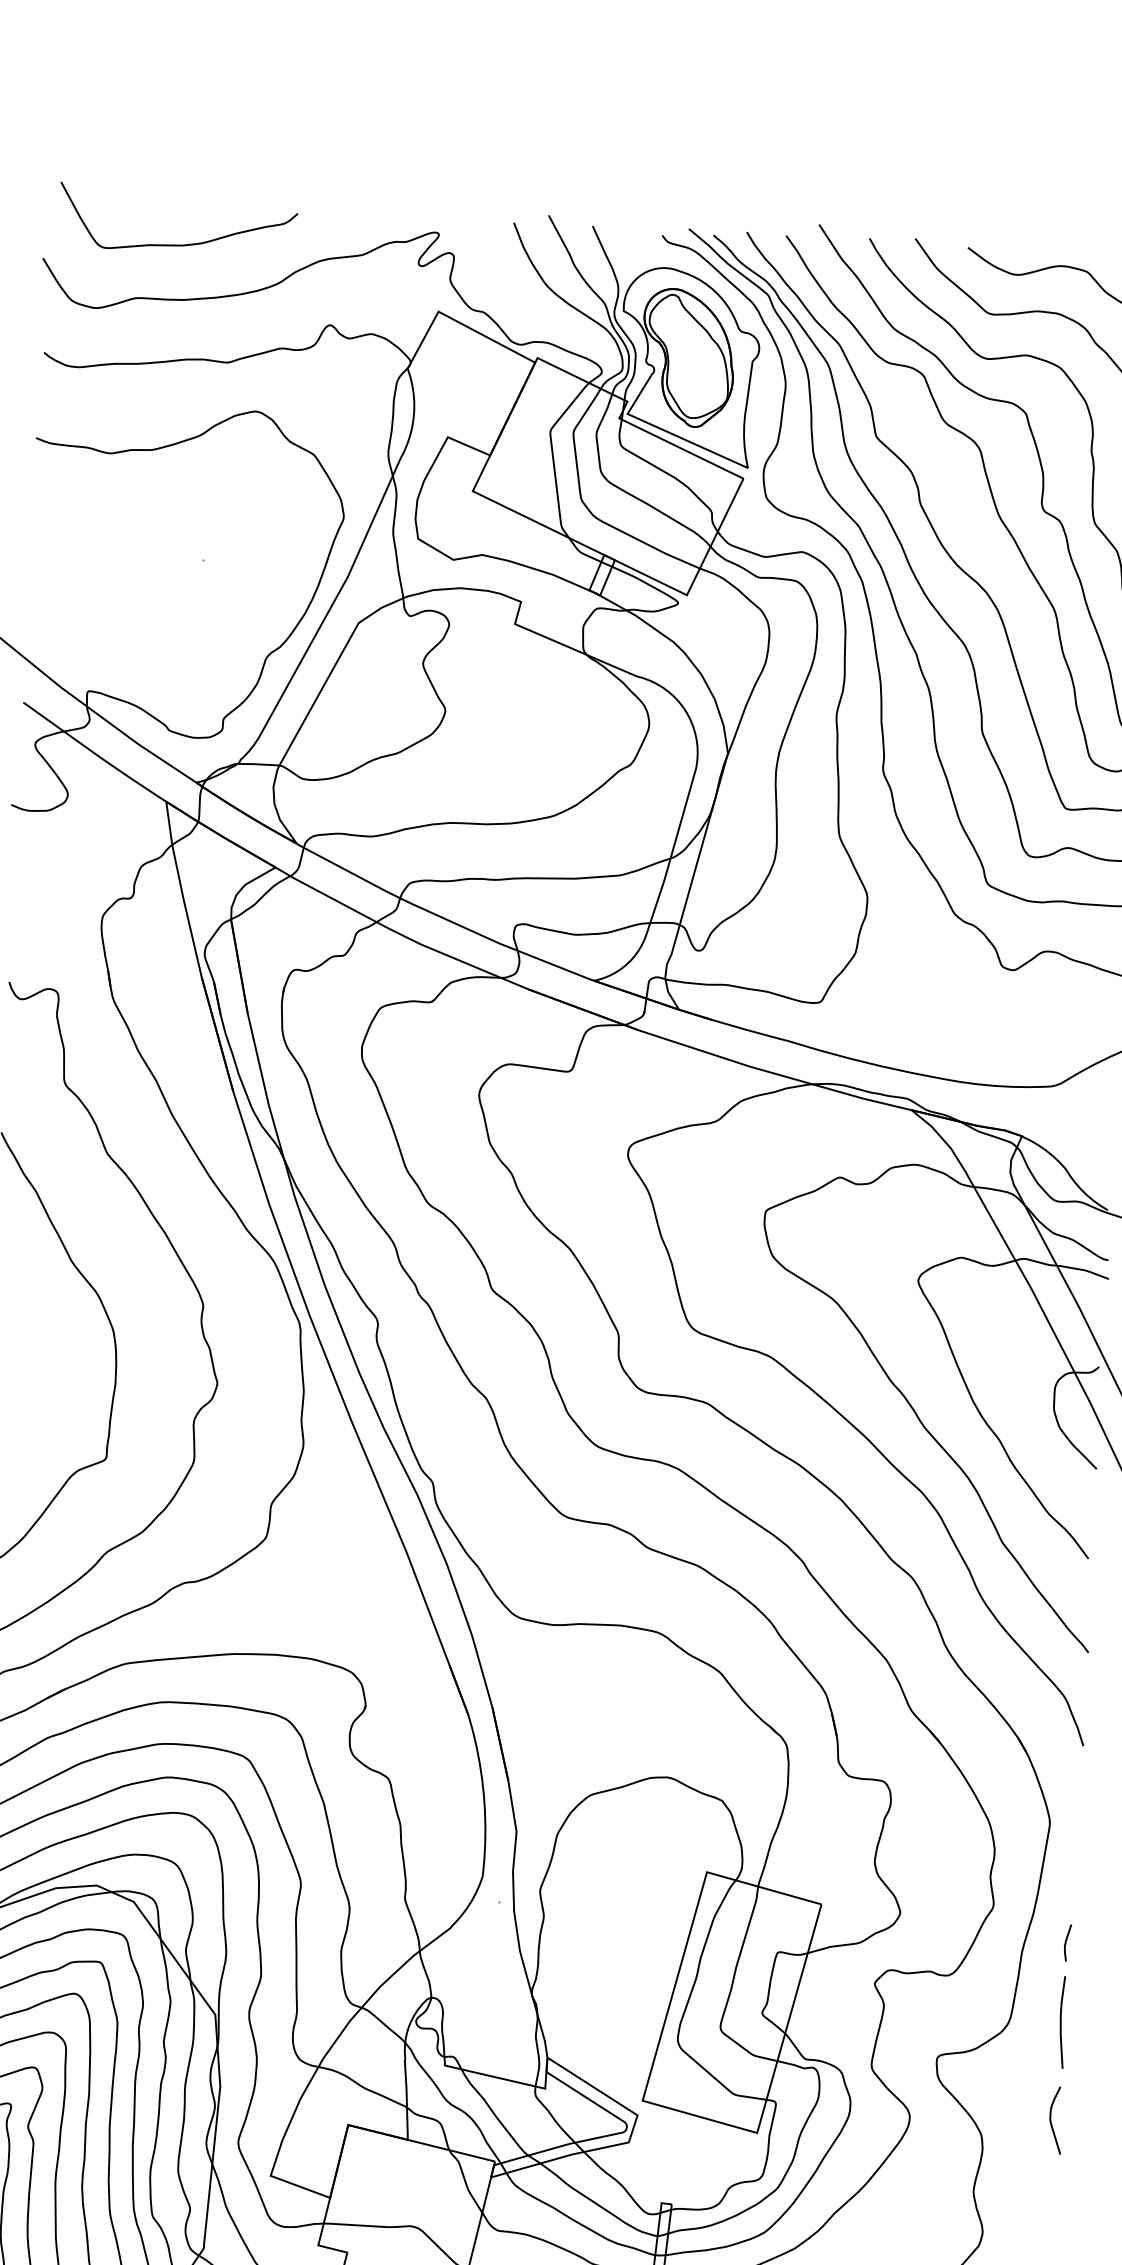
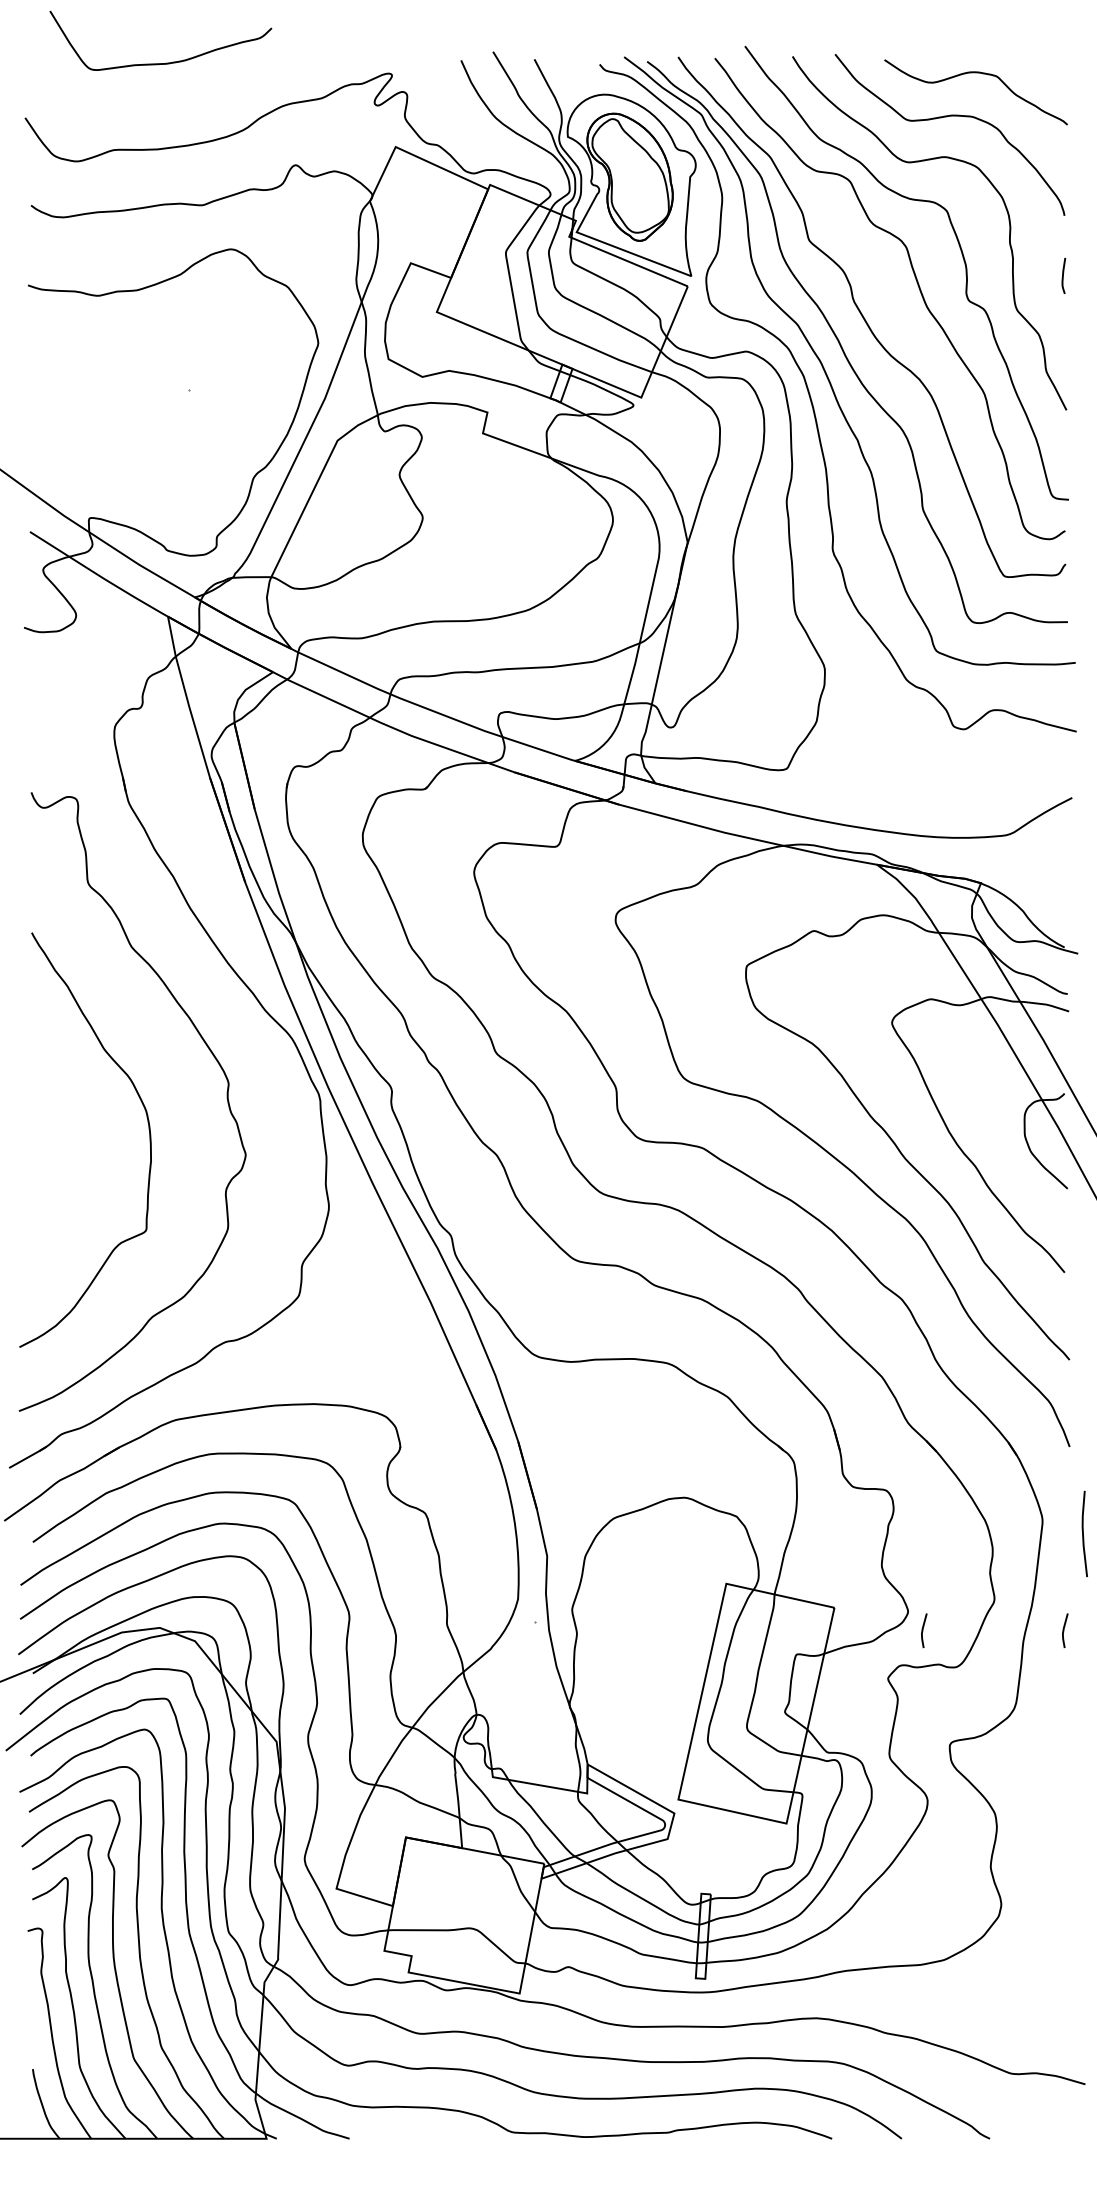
curve: (182, 244) -> (166, 62), moved
line: (915, 1934) -> (923, 1630), added
line: (1061, 2021) -> (1083, 1533), moved
curve: (1051, 2119) -> (1059, 1795), removed

